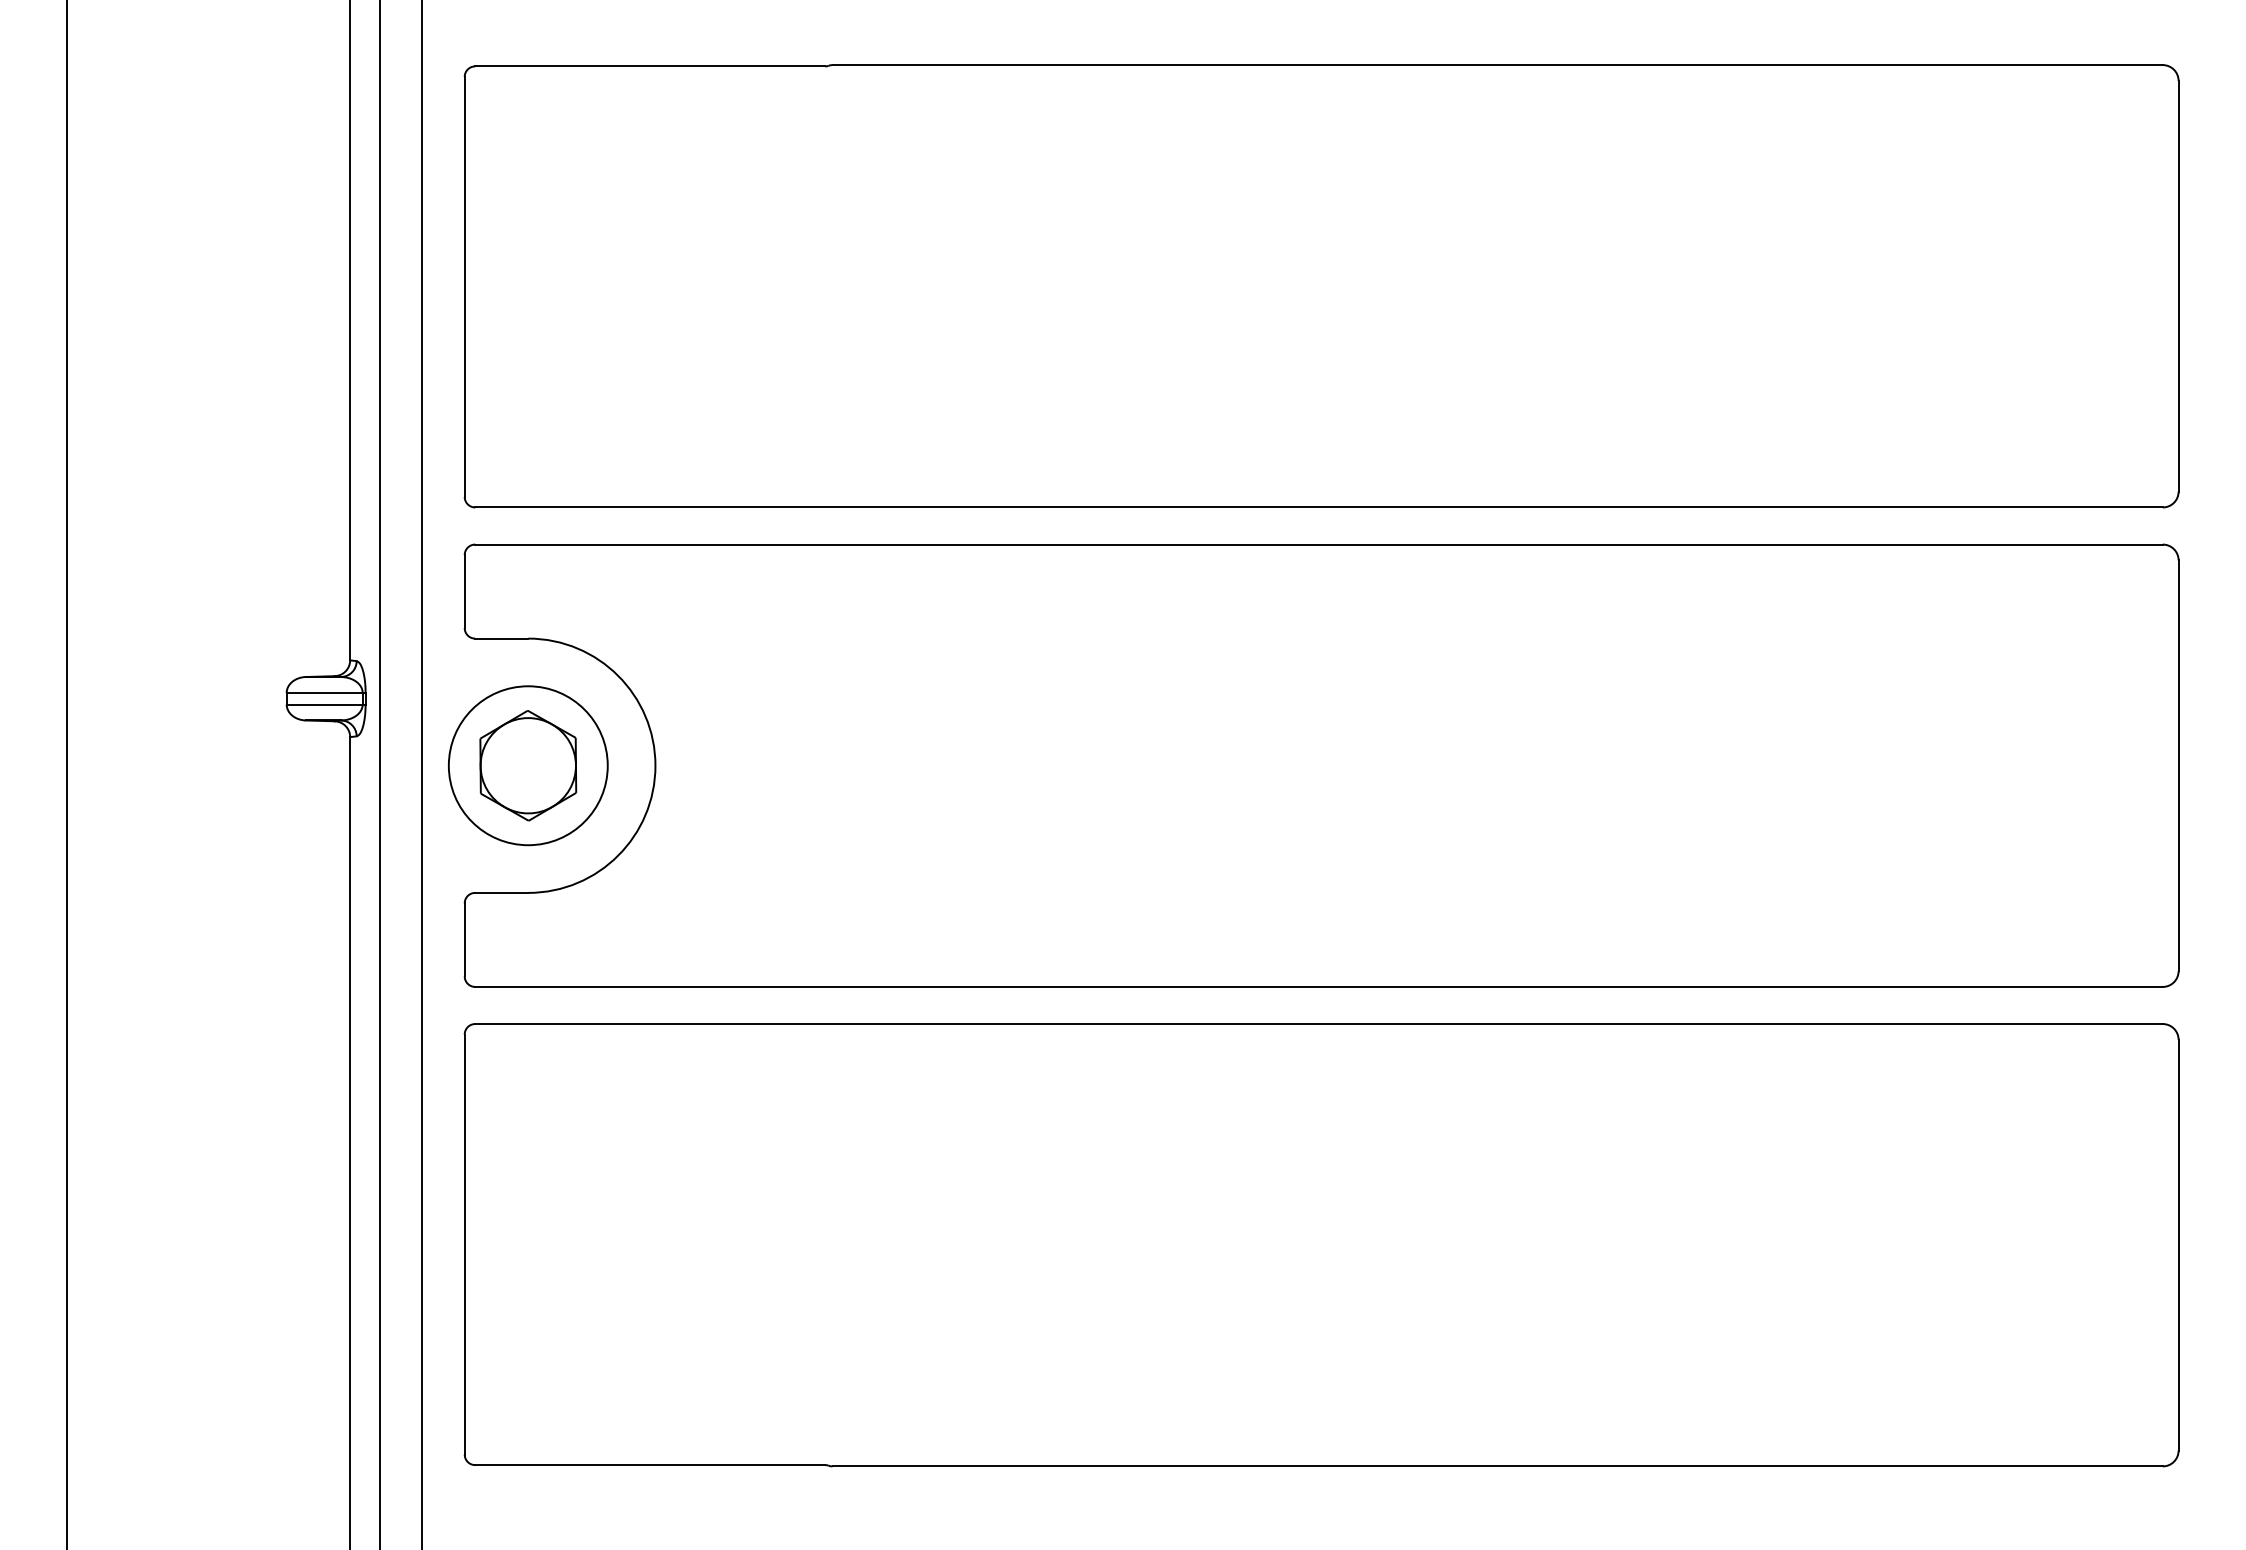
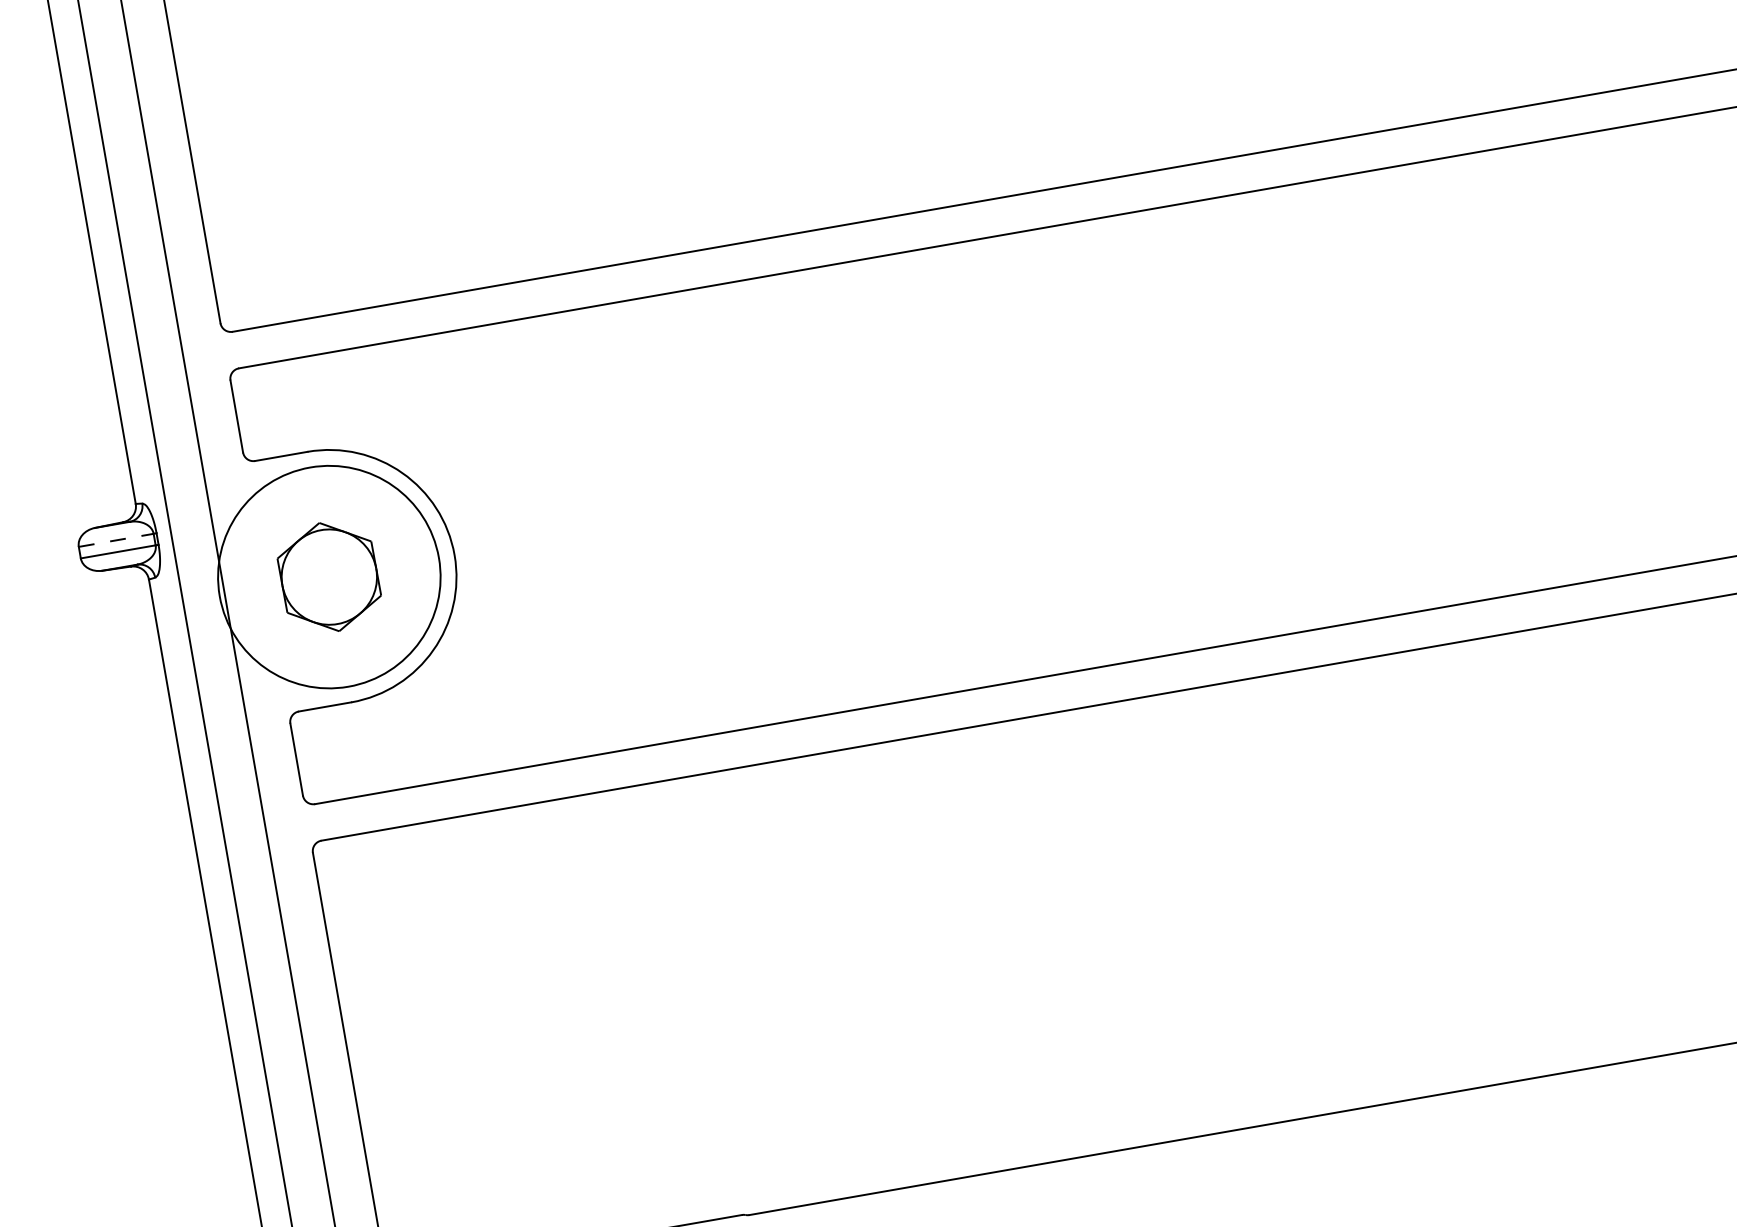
line: (324, 692) -> (115, 540), solid -> dashed
circle: (527, 765) -> (328, 577), size x1.4

